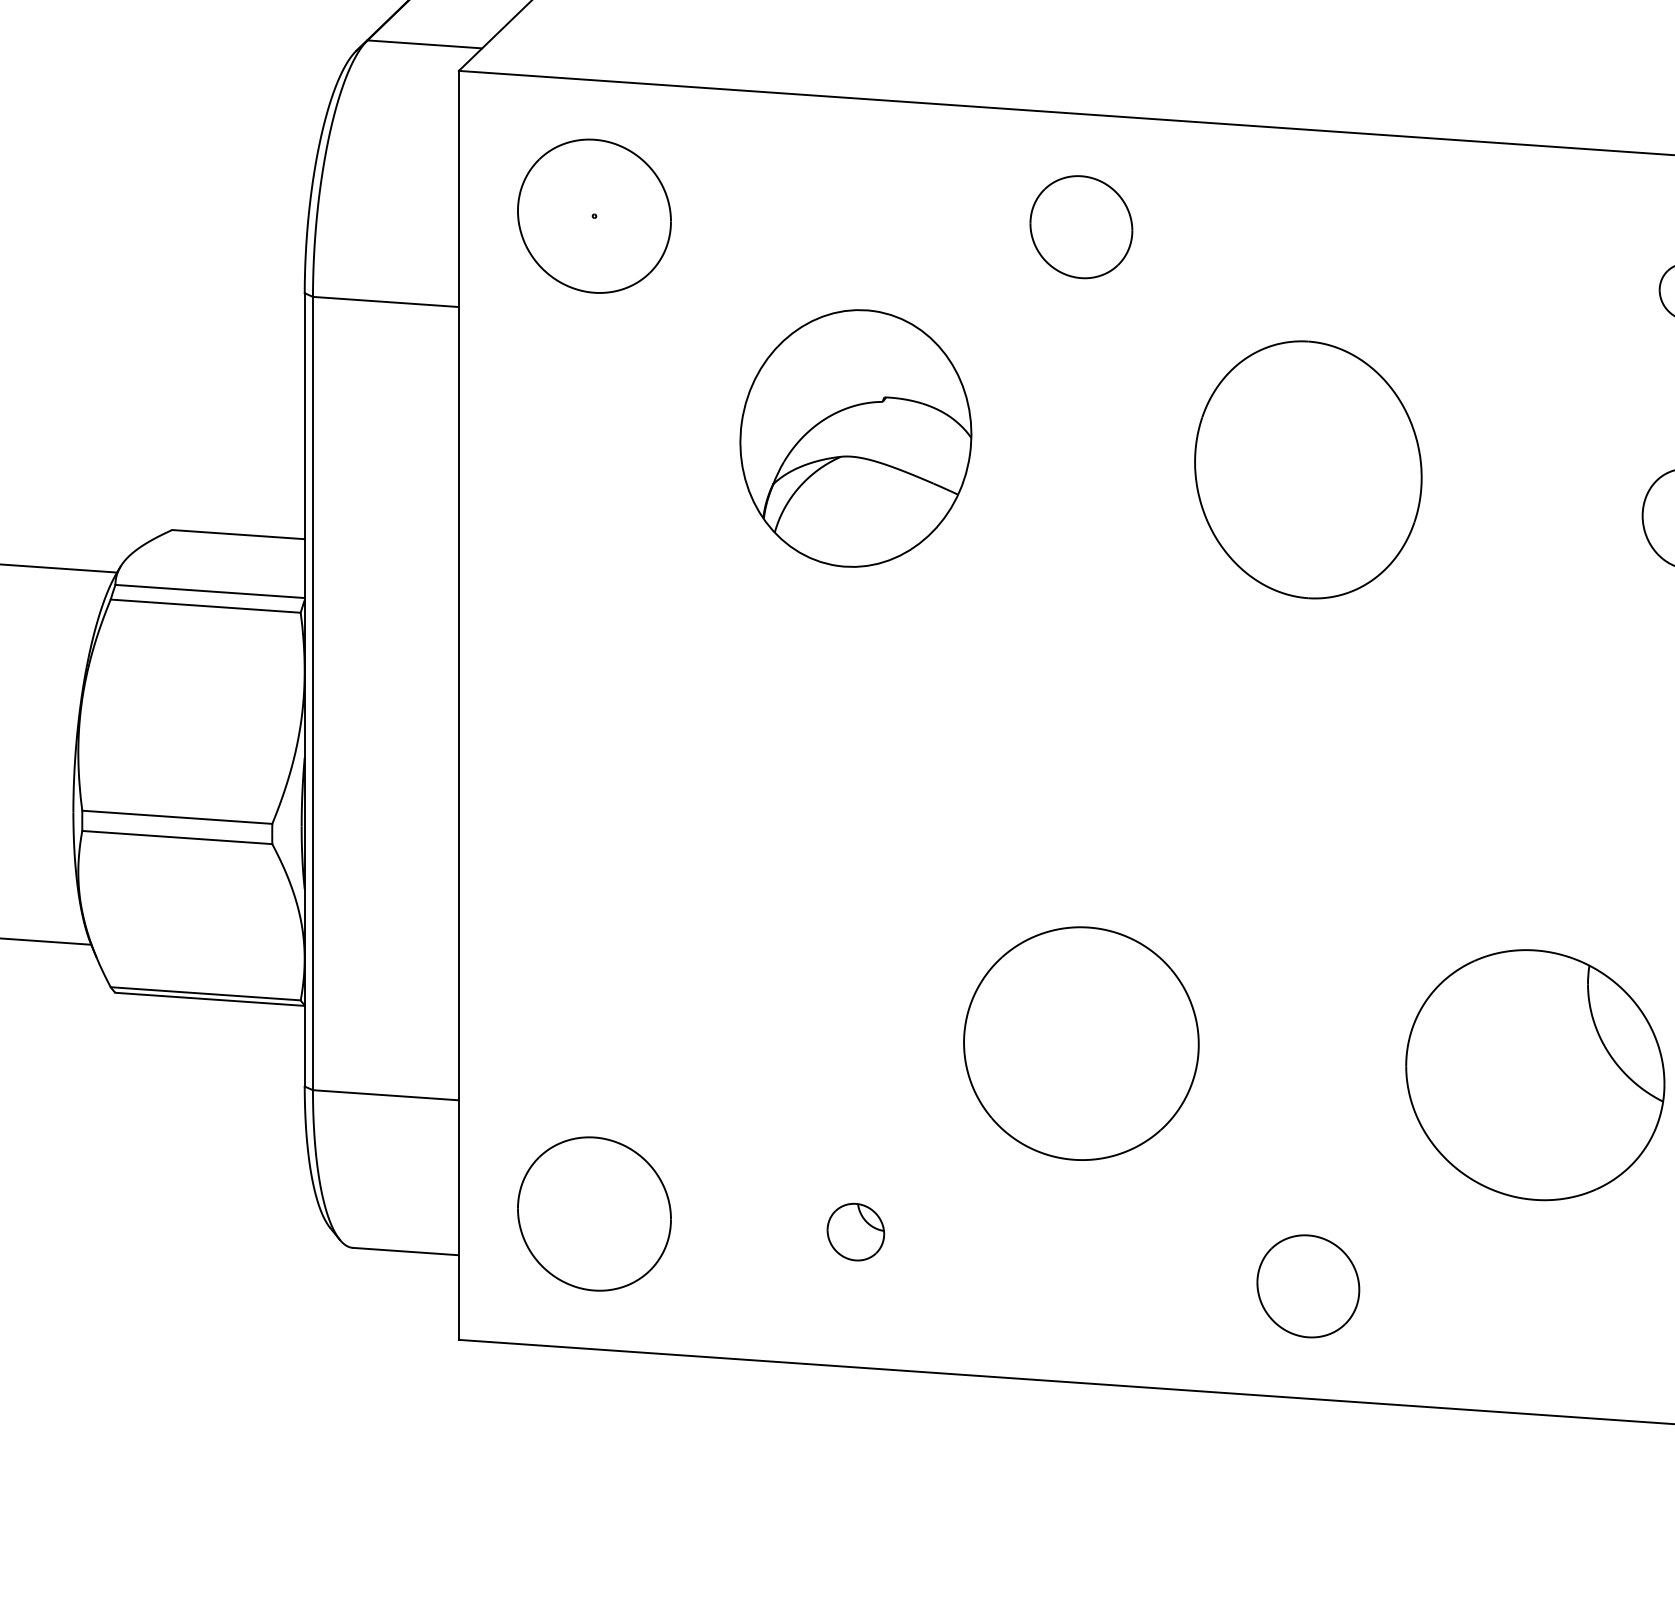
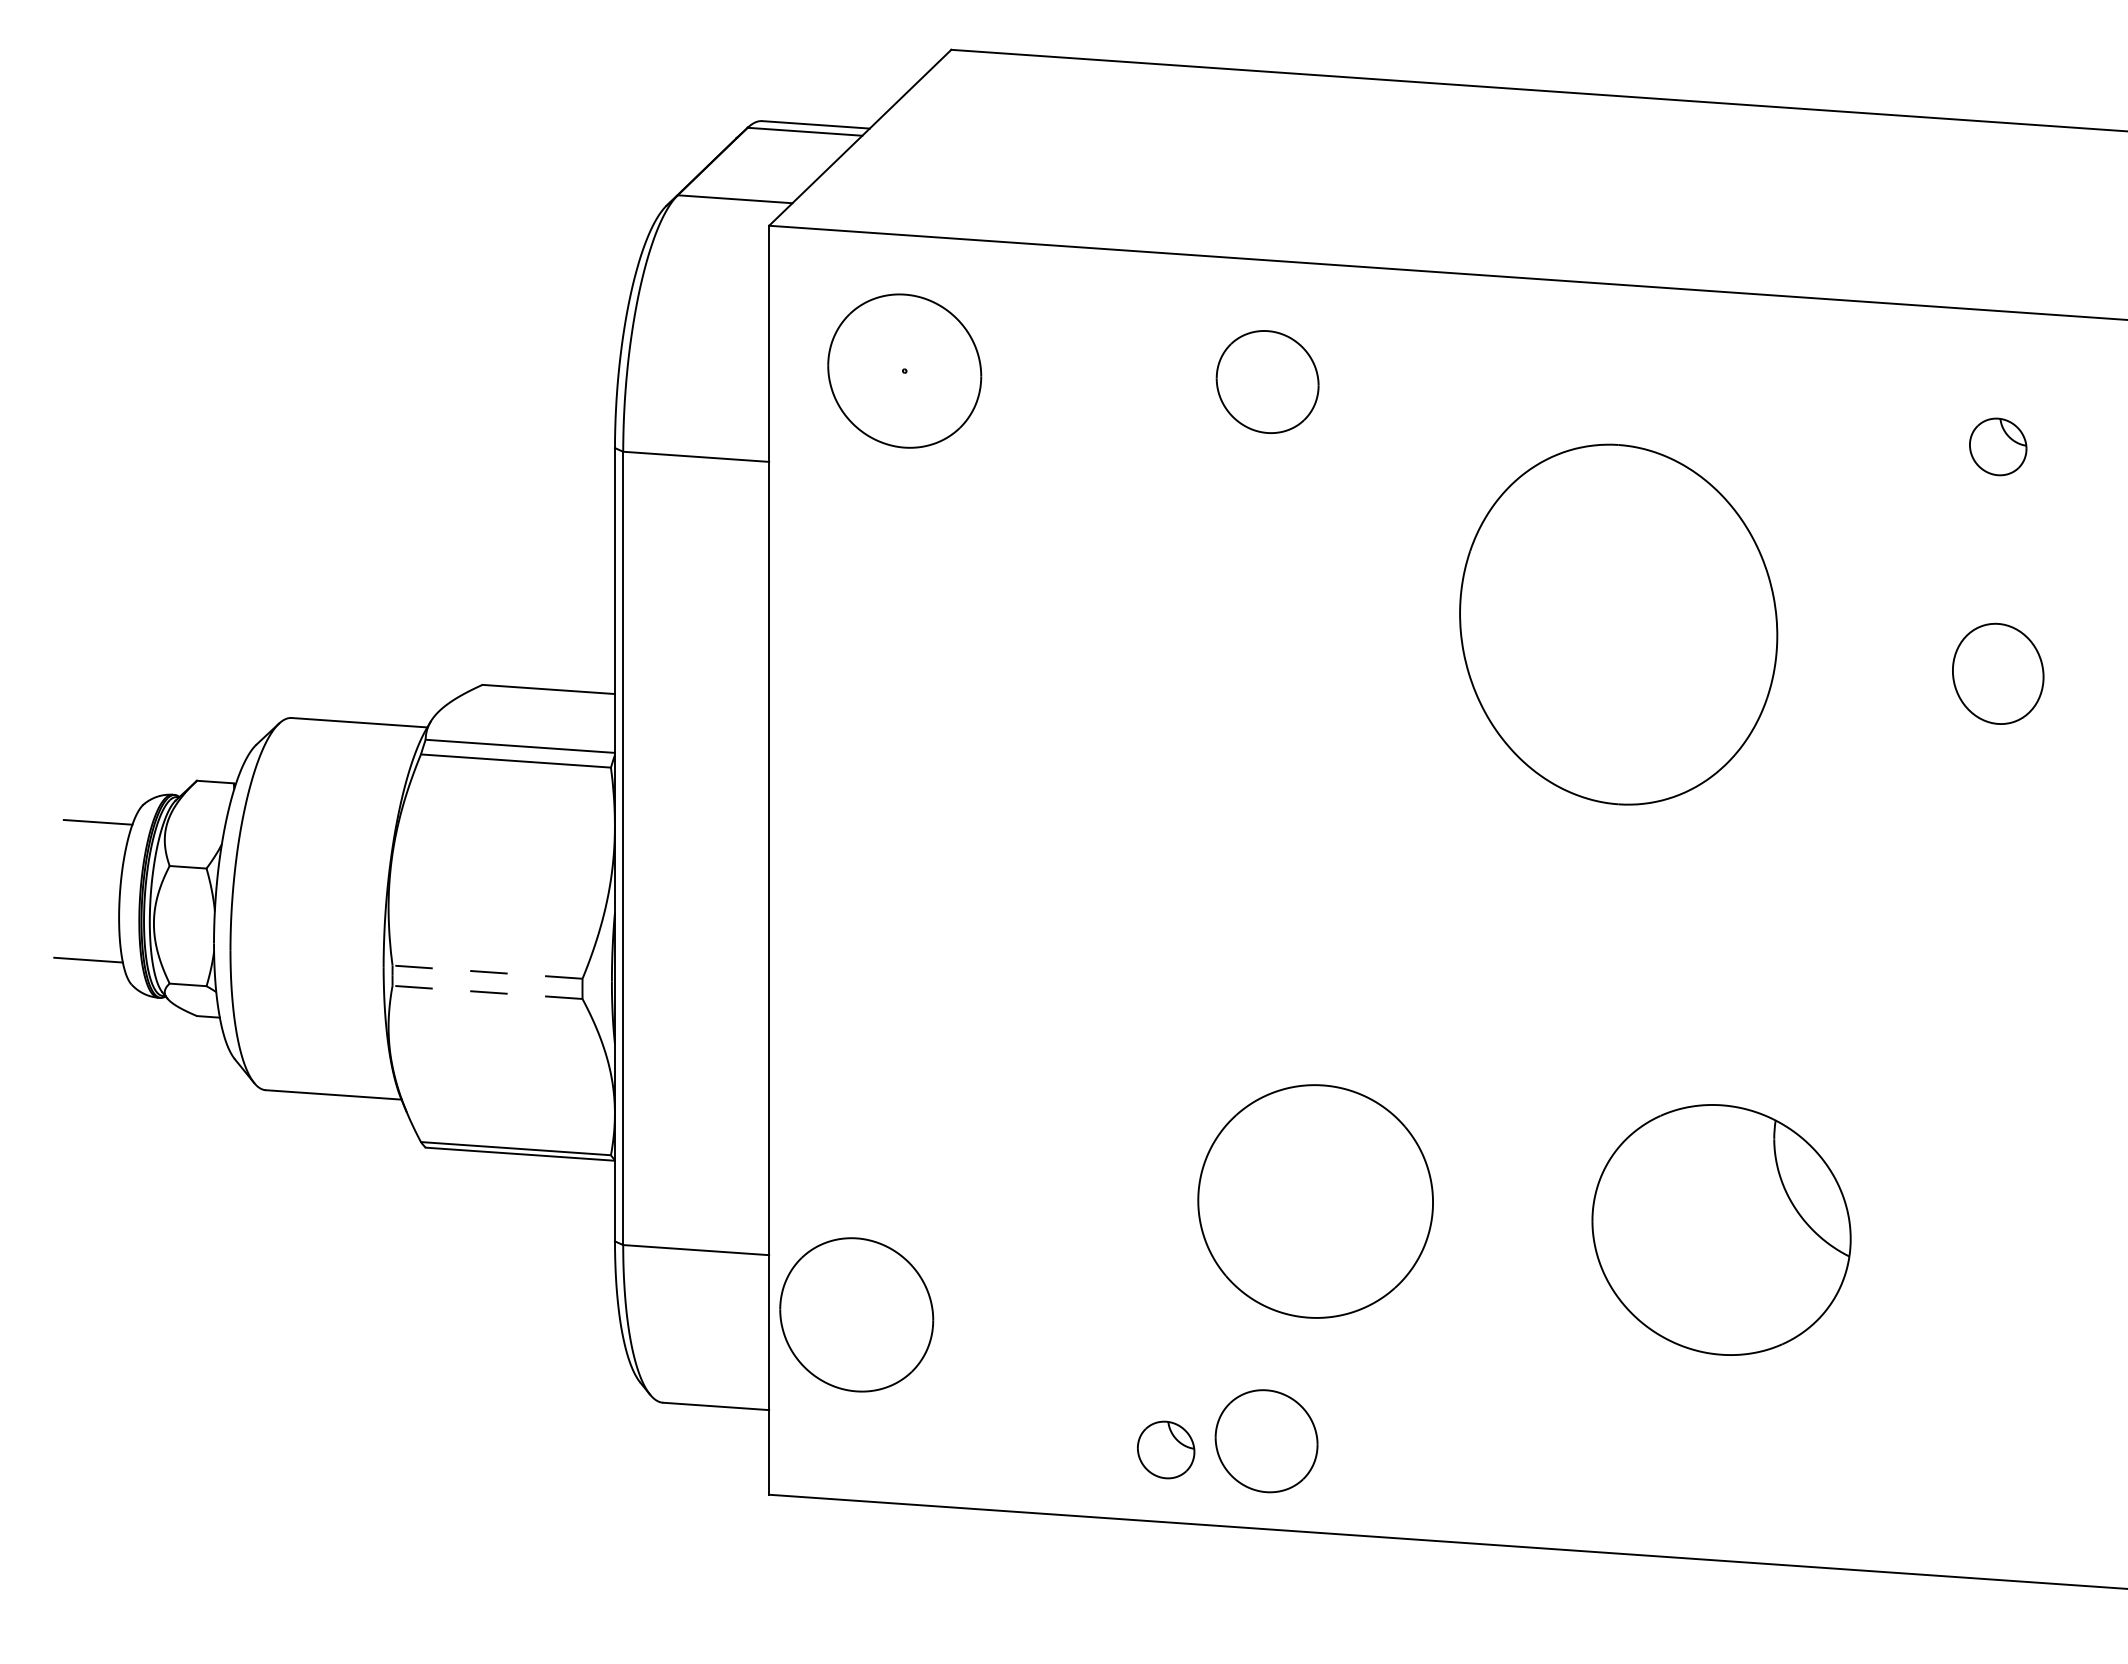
part: (1081, 226) -> (1267, 381), moved
part: (855, 438) -> (1165, 593), removed
part: (1308, 469) -> (1618, 624), size x1.4
line: (177, 817) -> (487, 972), solid -> dashed
line: (177, 837) -> (487, 992), solid -> dashed
part: (1081, 1043) -> (1315, 1201), moved
part: (1535, 1074) -> (1721, 1229), moved
part: (594, 1213) -> (856, 1314), moved
part: (856, 1231) -> (1166, 1449), moved
part: (1308, 1286) -> (1266, 1441), moved

